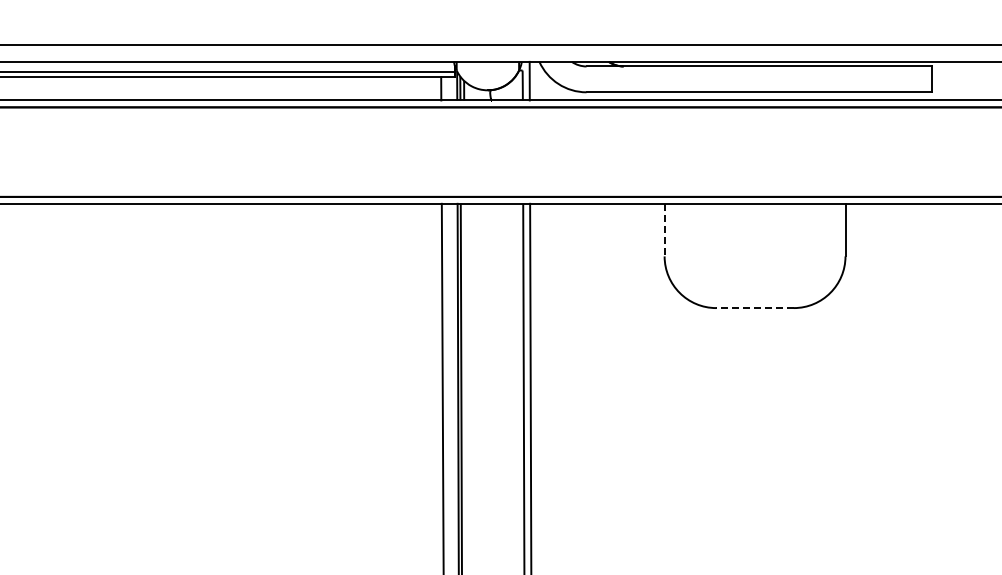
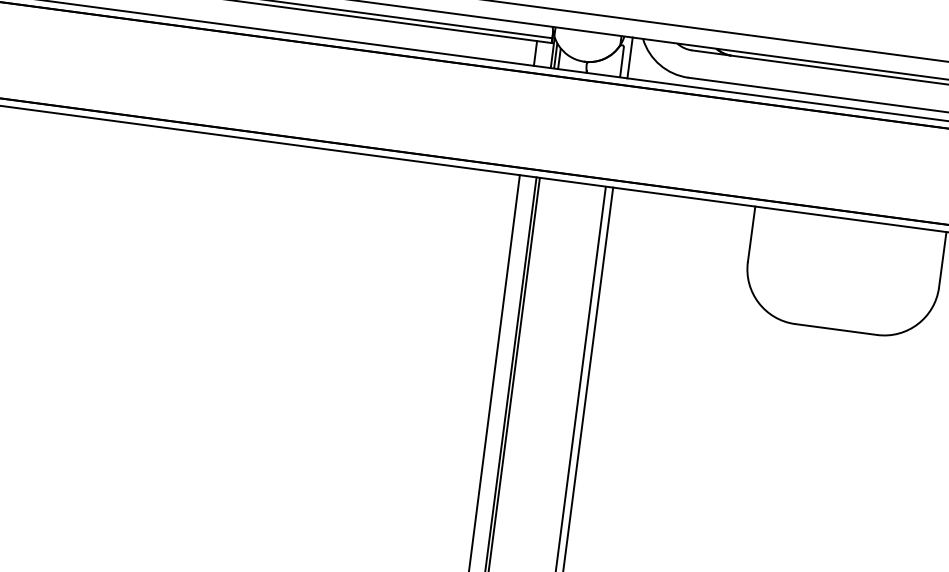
line: (664, 230) -> (751, 234), dashed -> solid
line: (755, 308) -> (836, 330), dashed -> solid

